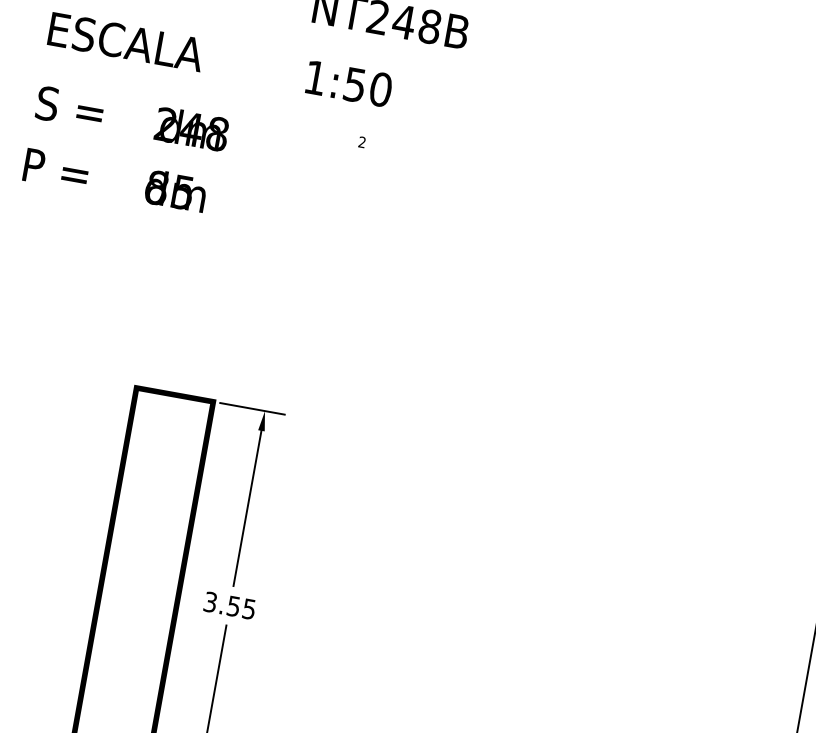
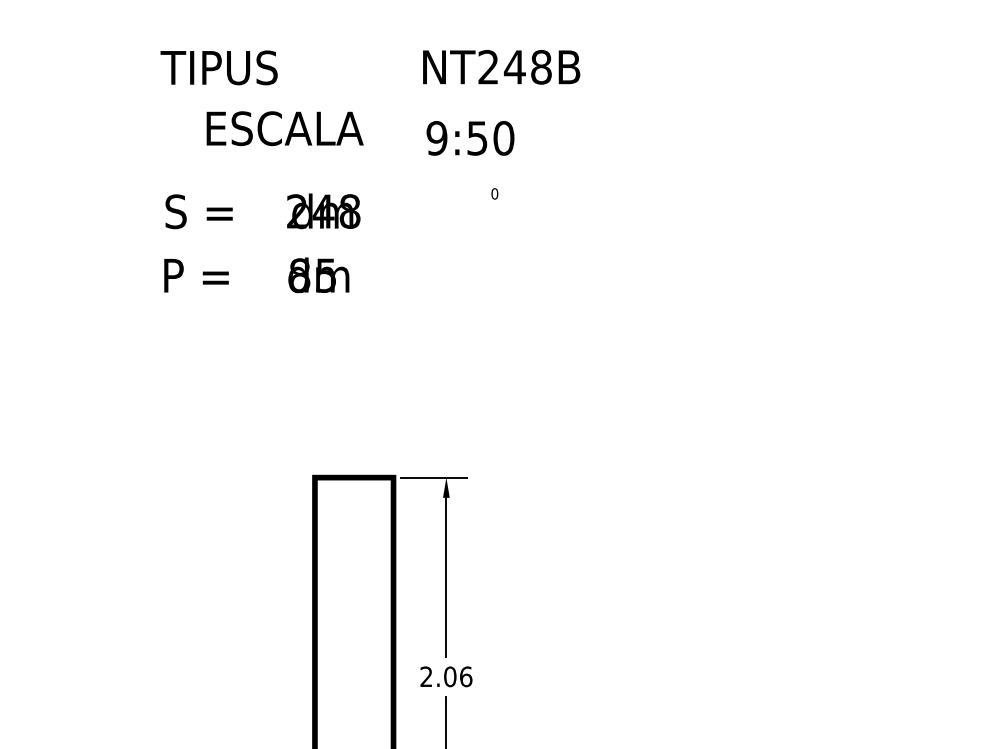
text: (125, 41) -> (284, 128), moved
text: (314, 77) -> (436, 138), 1:50 -> 9:50
text: (361, 141) -> (494, 193), 2 -> 0
text: (230, 605) -> (446, 676), 3.55 -> 2.06

